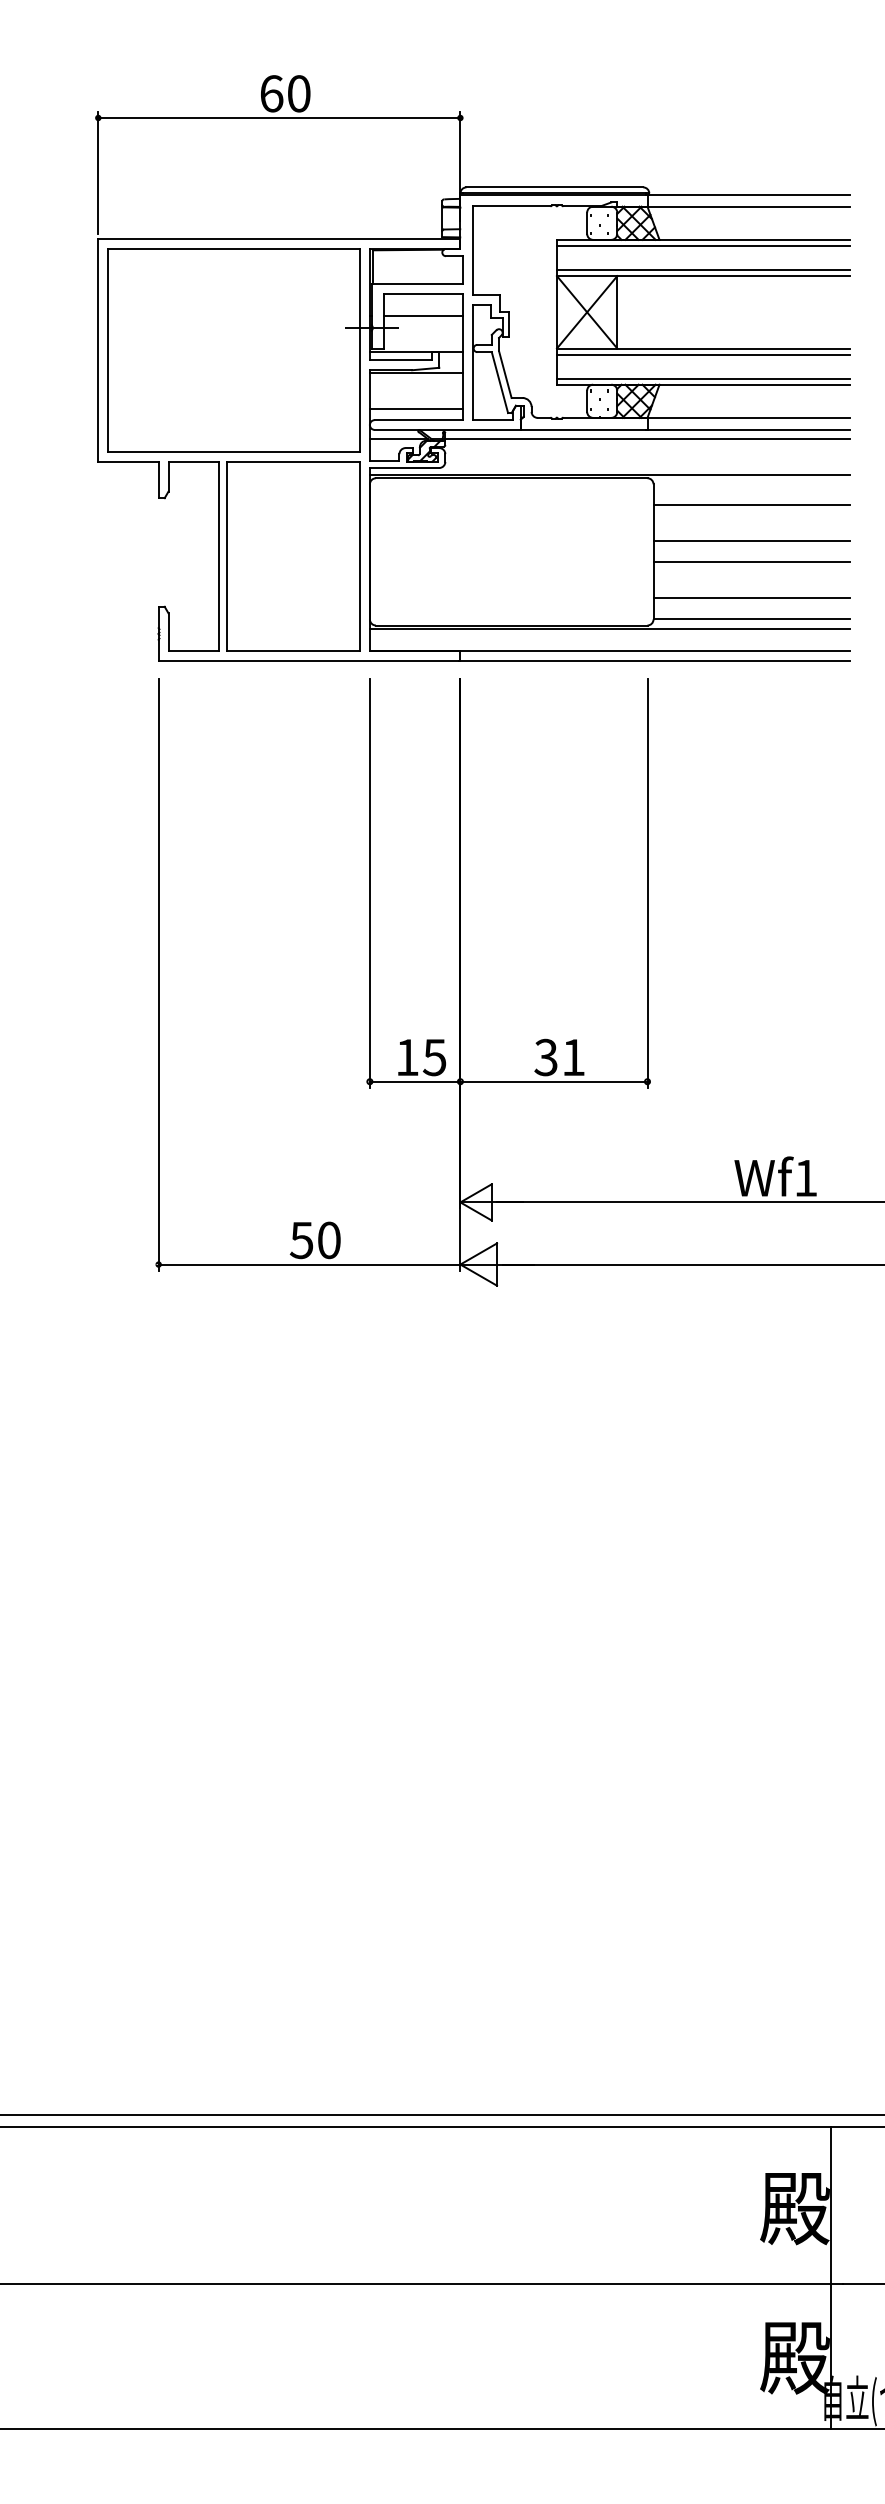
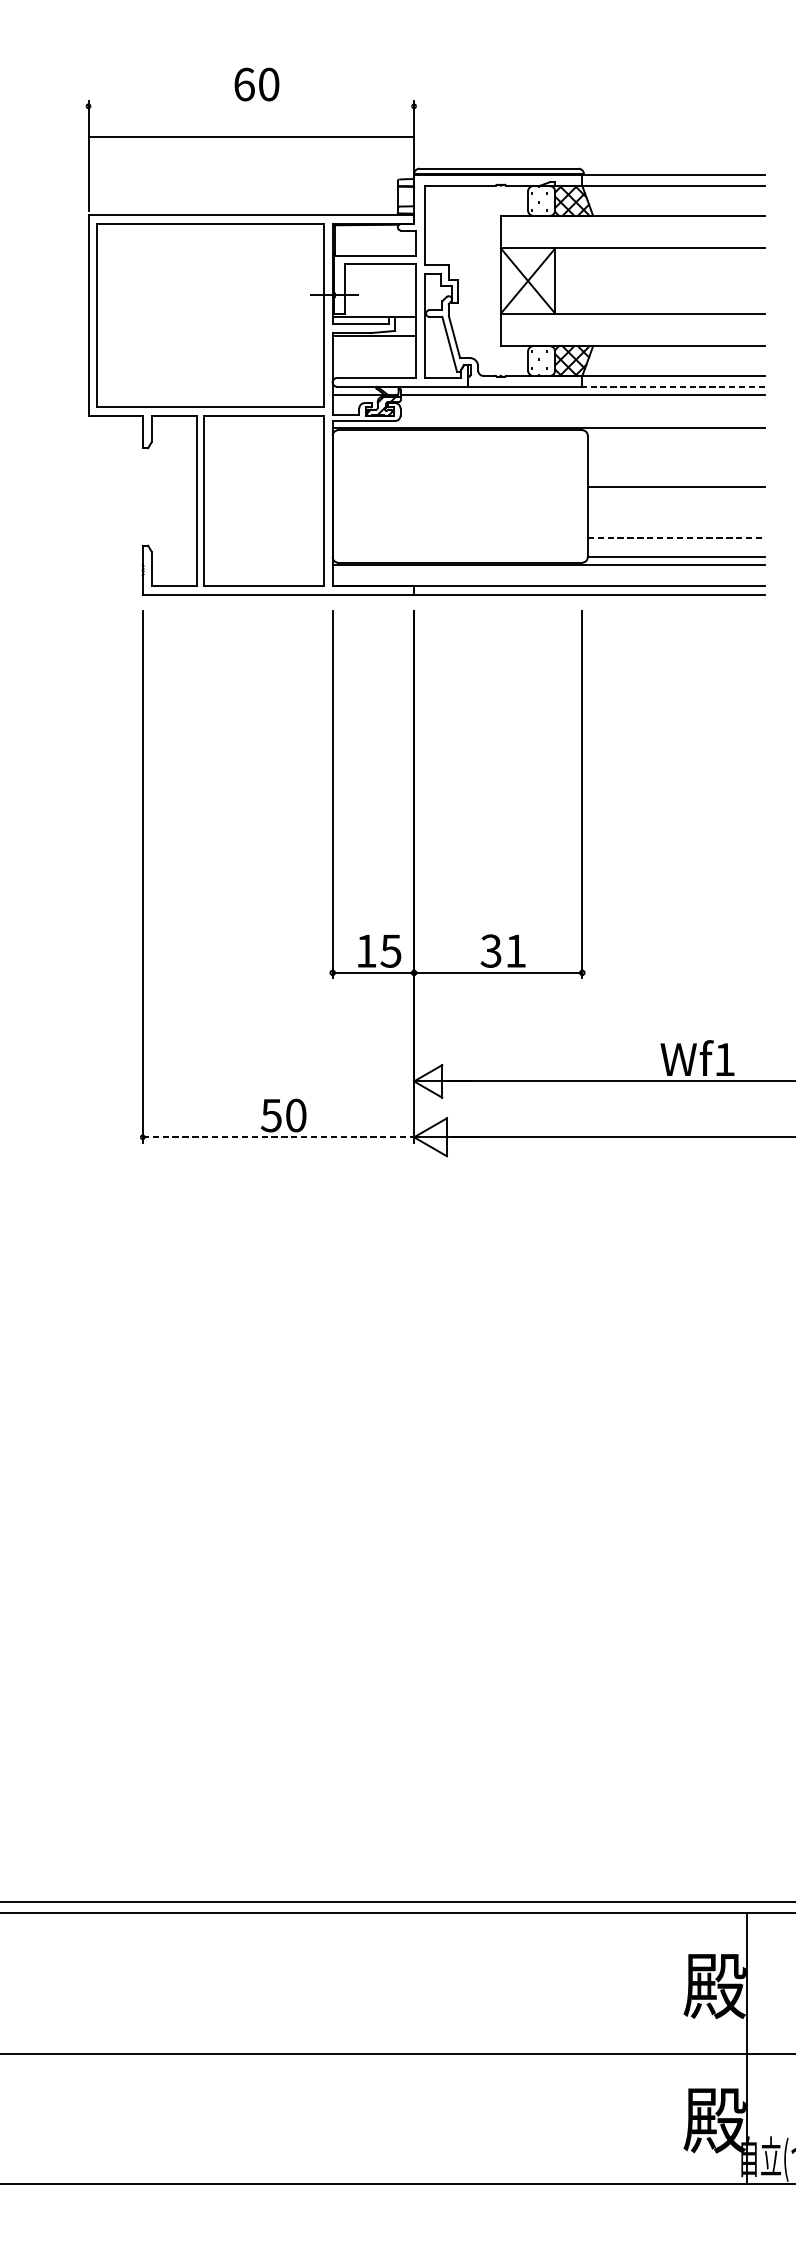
line: (279, 118) -> (251, 137), moved
line: (703, 245) -> (632, 220), removed
line: (703, 270) -> (632, 243), removed
line: (422, 315) -> (380, 283), removed
line: (703, 354) -> (632, 318), removed
line: (703, 378) -> (632, 340), removed
line: (415, 408) -> (373, 367), removed
line: (748, 429) -> (673, 386), solid -> dashed
line: (751, 505) -> (675, 454), removed
line: (751, 562) -> (675, 506), removed
line: (752, 598) -> (676, 538), solid -> dashed
line: (309, 1264) -> (278, 1137), solid -> dashed

